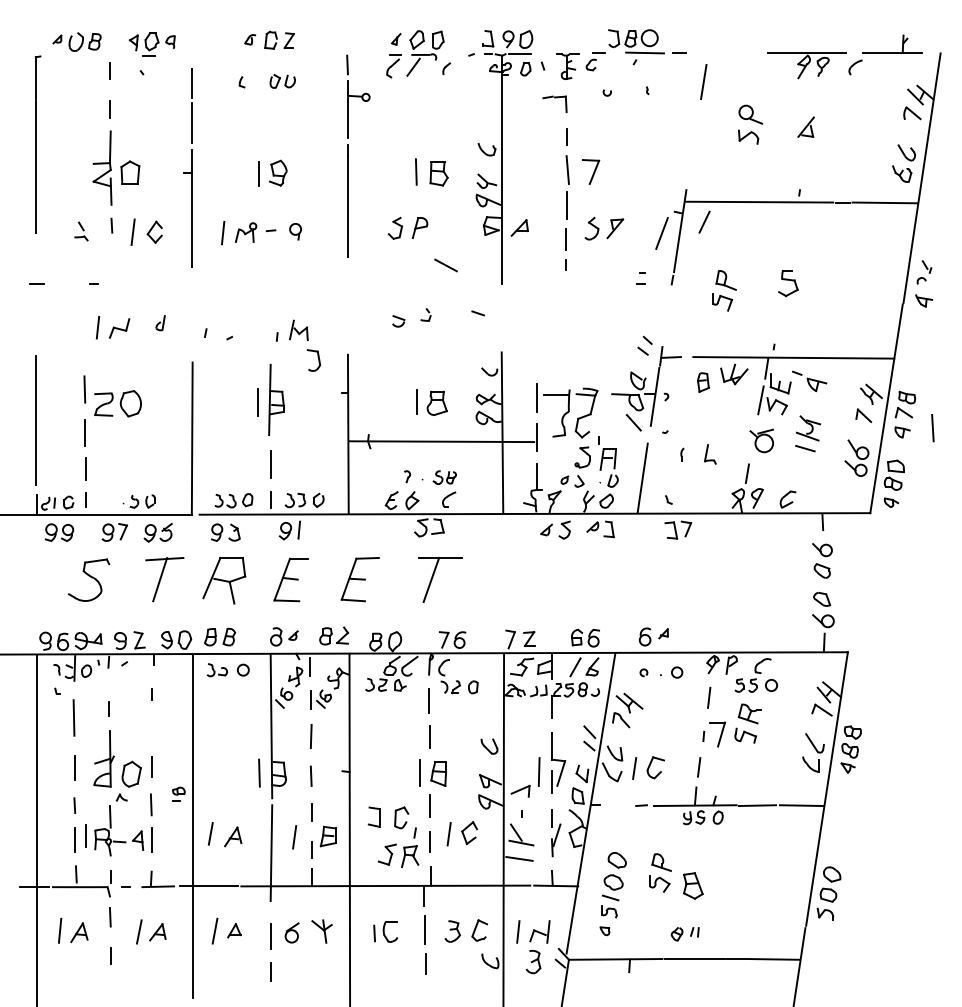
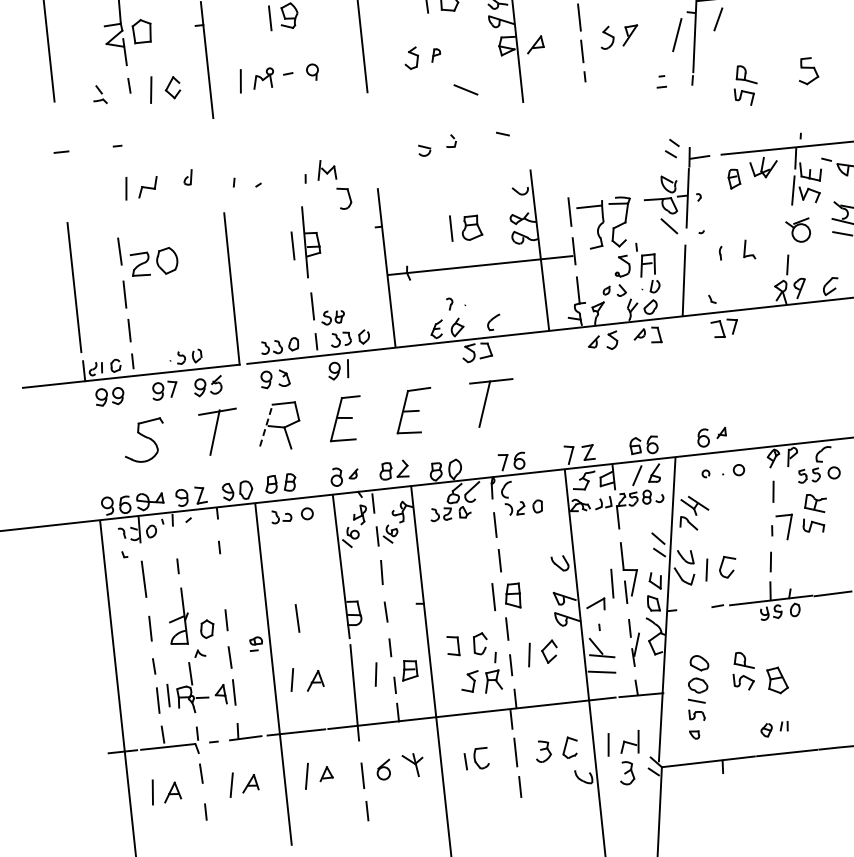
part: (419, 227) -> (435, 54), size x0.6
part: (444, 477) -> (332, 317), moved
line: (211, 578) -> (265, 426), solid -> dashed
line: (259, 772) -> (297, 617), moved
part: (131, 773) -> (207, 628), size x0.7

